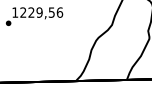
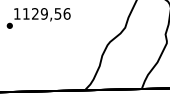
text: (22, 12) -> (25, 13), 1229,56 -> 1129,56

